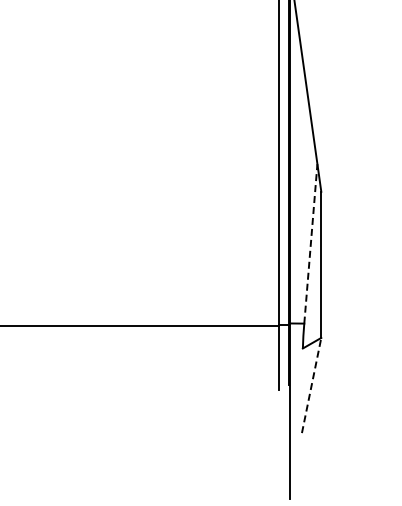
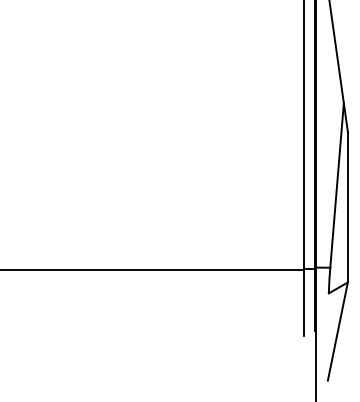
line: (310, 243) -> (336, 185), dashed -> solid
line: (311, 385) -> (337, 331), dashed -> solid

